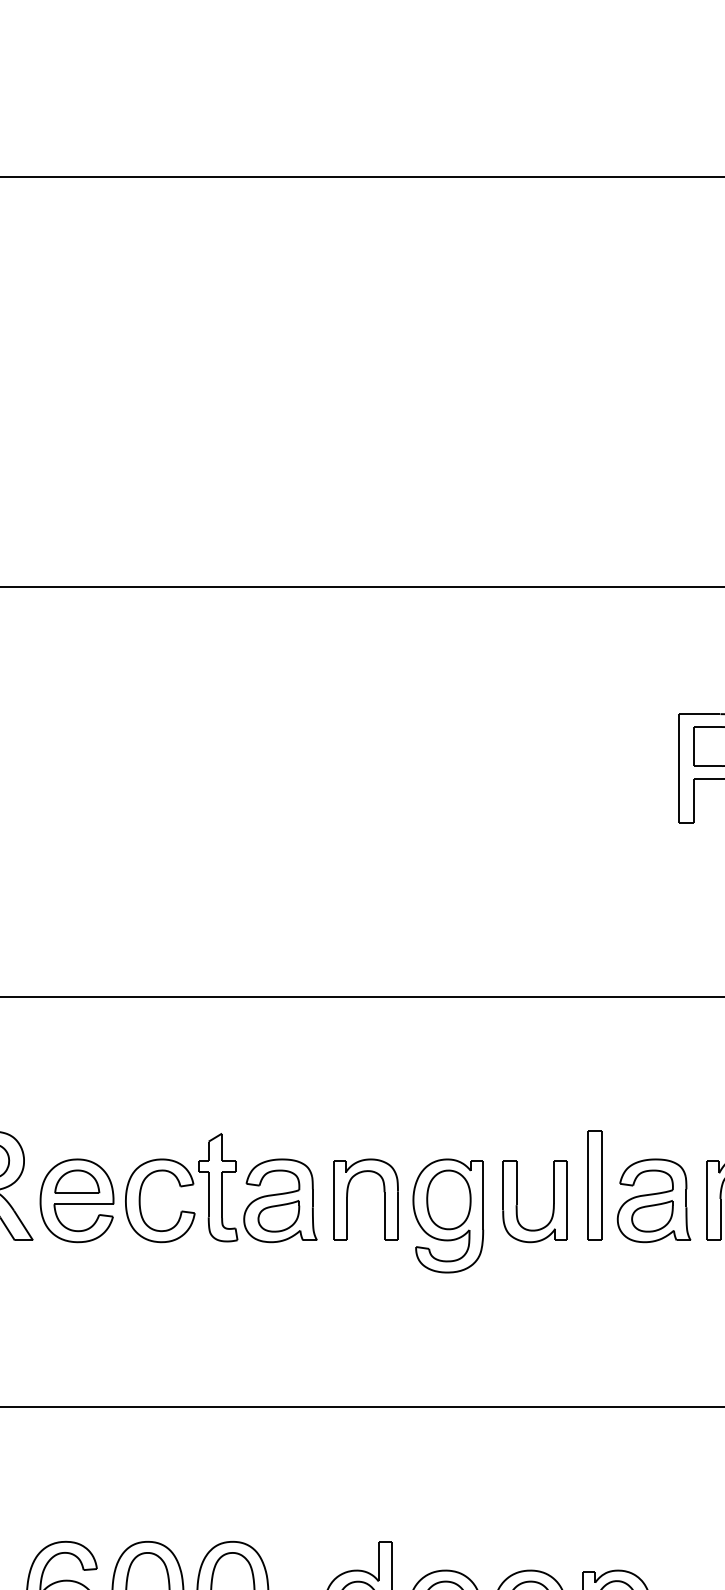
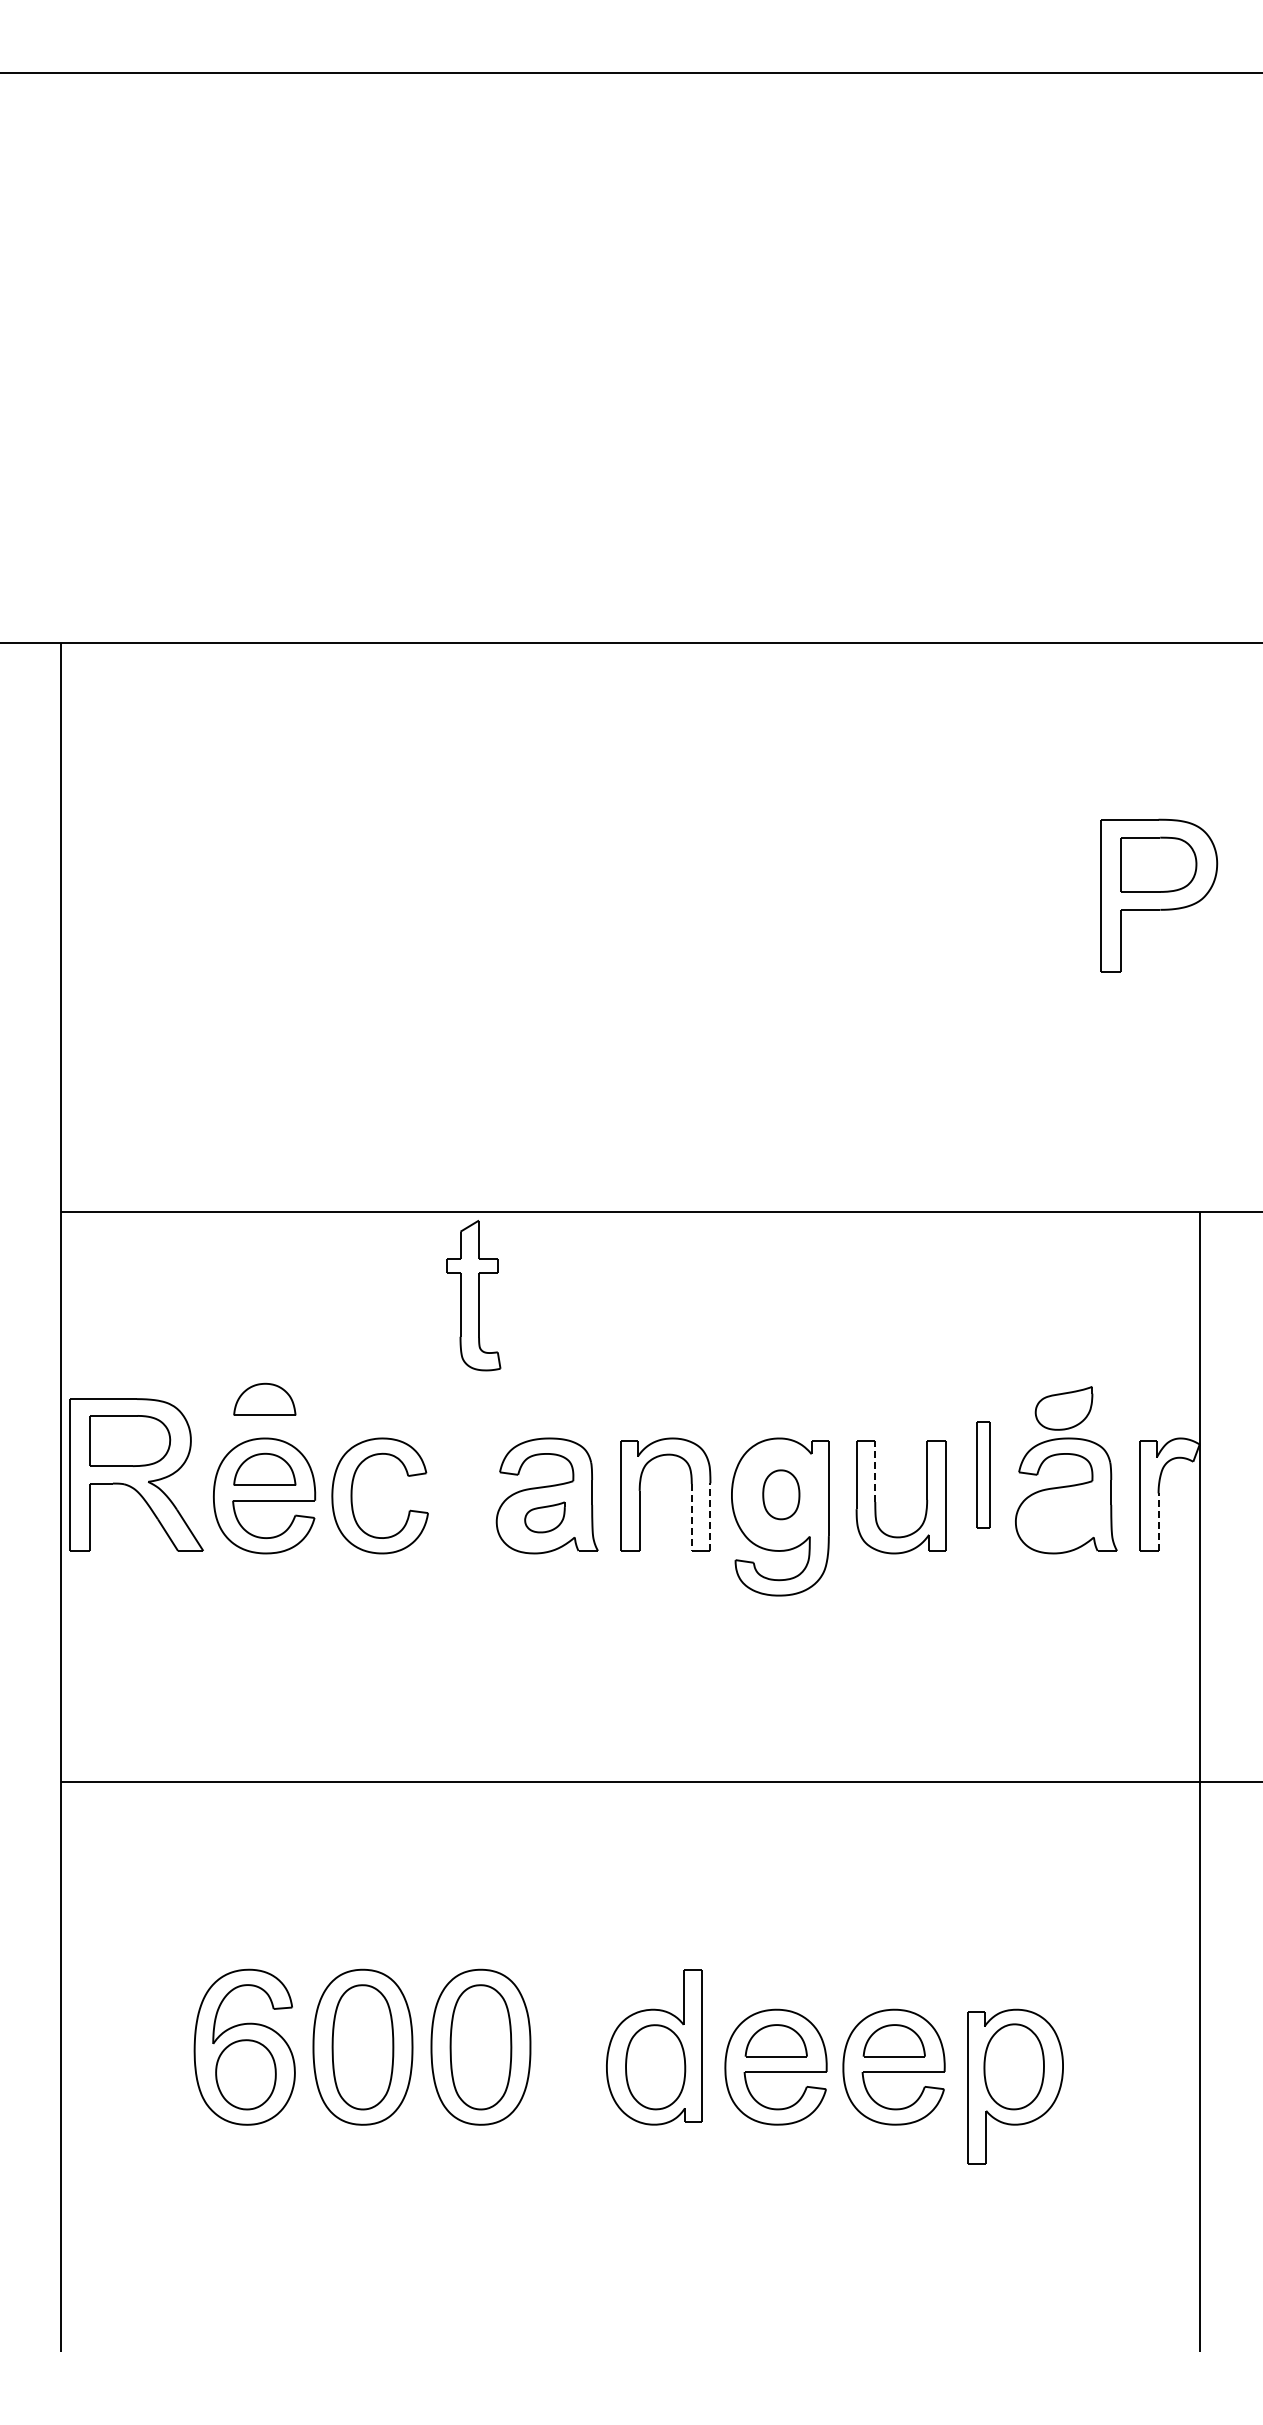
part: (77, 1130) -> (264, 1398), added
line: (516, 1183) -> (875, 1471), solid -> dashed
part: (594, 1185) -> (983, 1474), size x0.7
part: (218, 1187) -> (473, 1295), moved
part: (449, 1199) -> (781, 1494), size x0.6
part: (278, 1216) -> (544, 1517), size x0.7
line: (398, 1216) -> (710, 1517), solid -> dashed
part: (652, 1216) -> (1063, 1408), moved
line: (384, 1217) -> (691, 1518), solid -> dashed
line: (720, 1219) -> (1158, 1522), solid -> dashed

